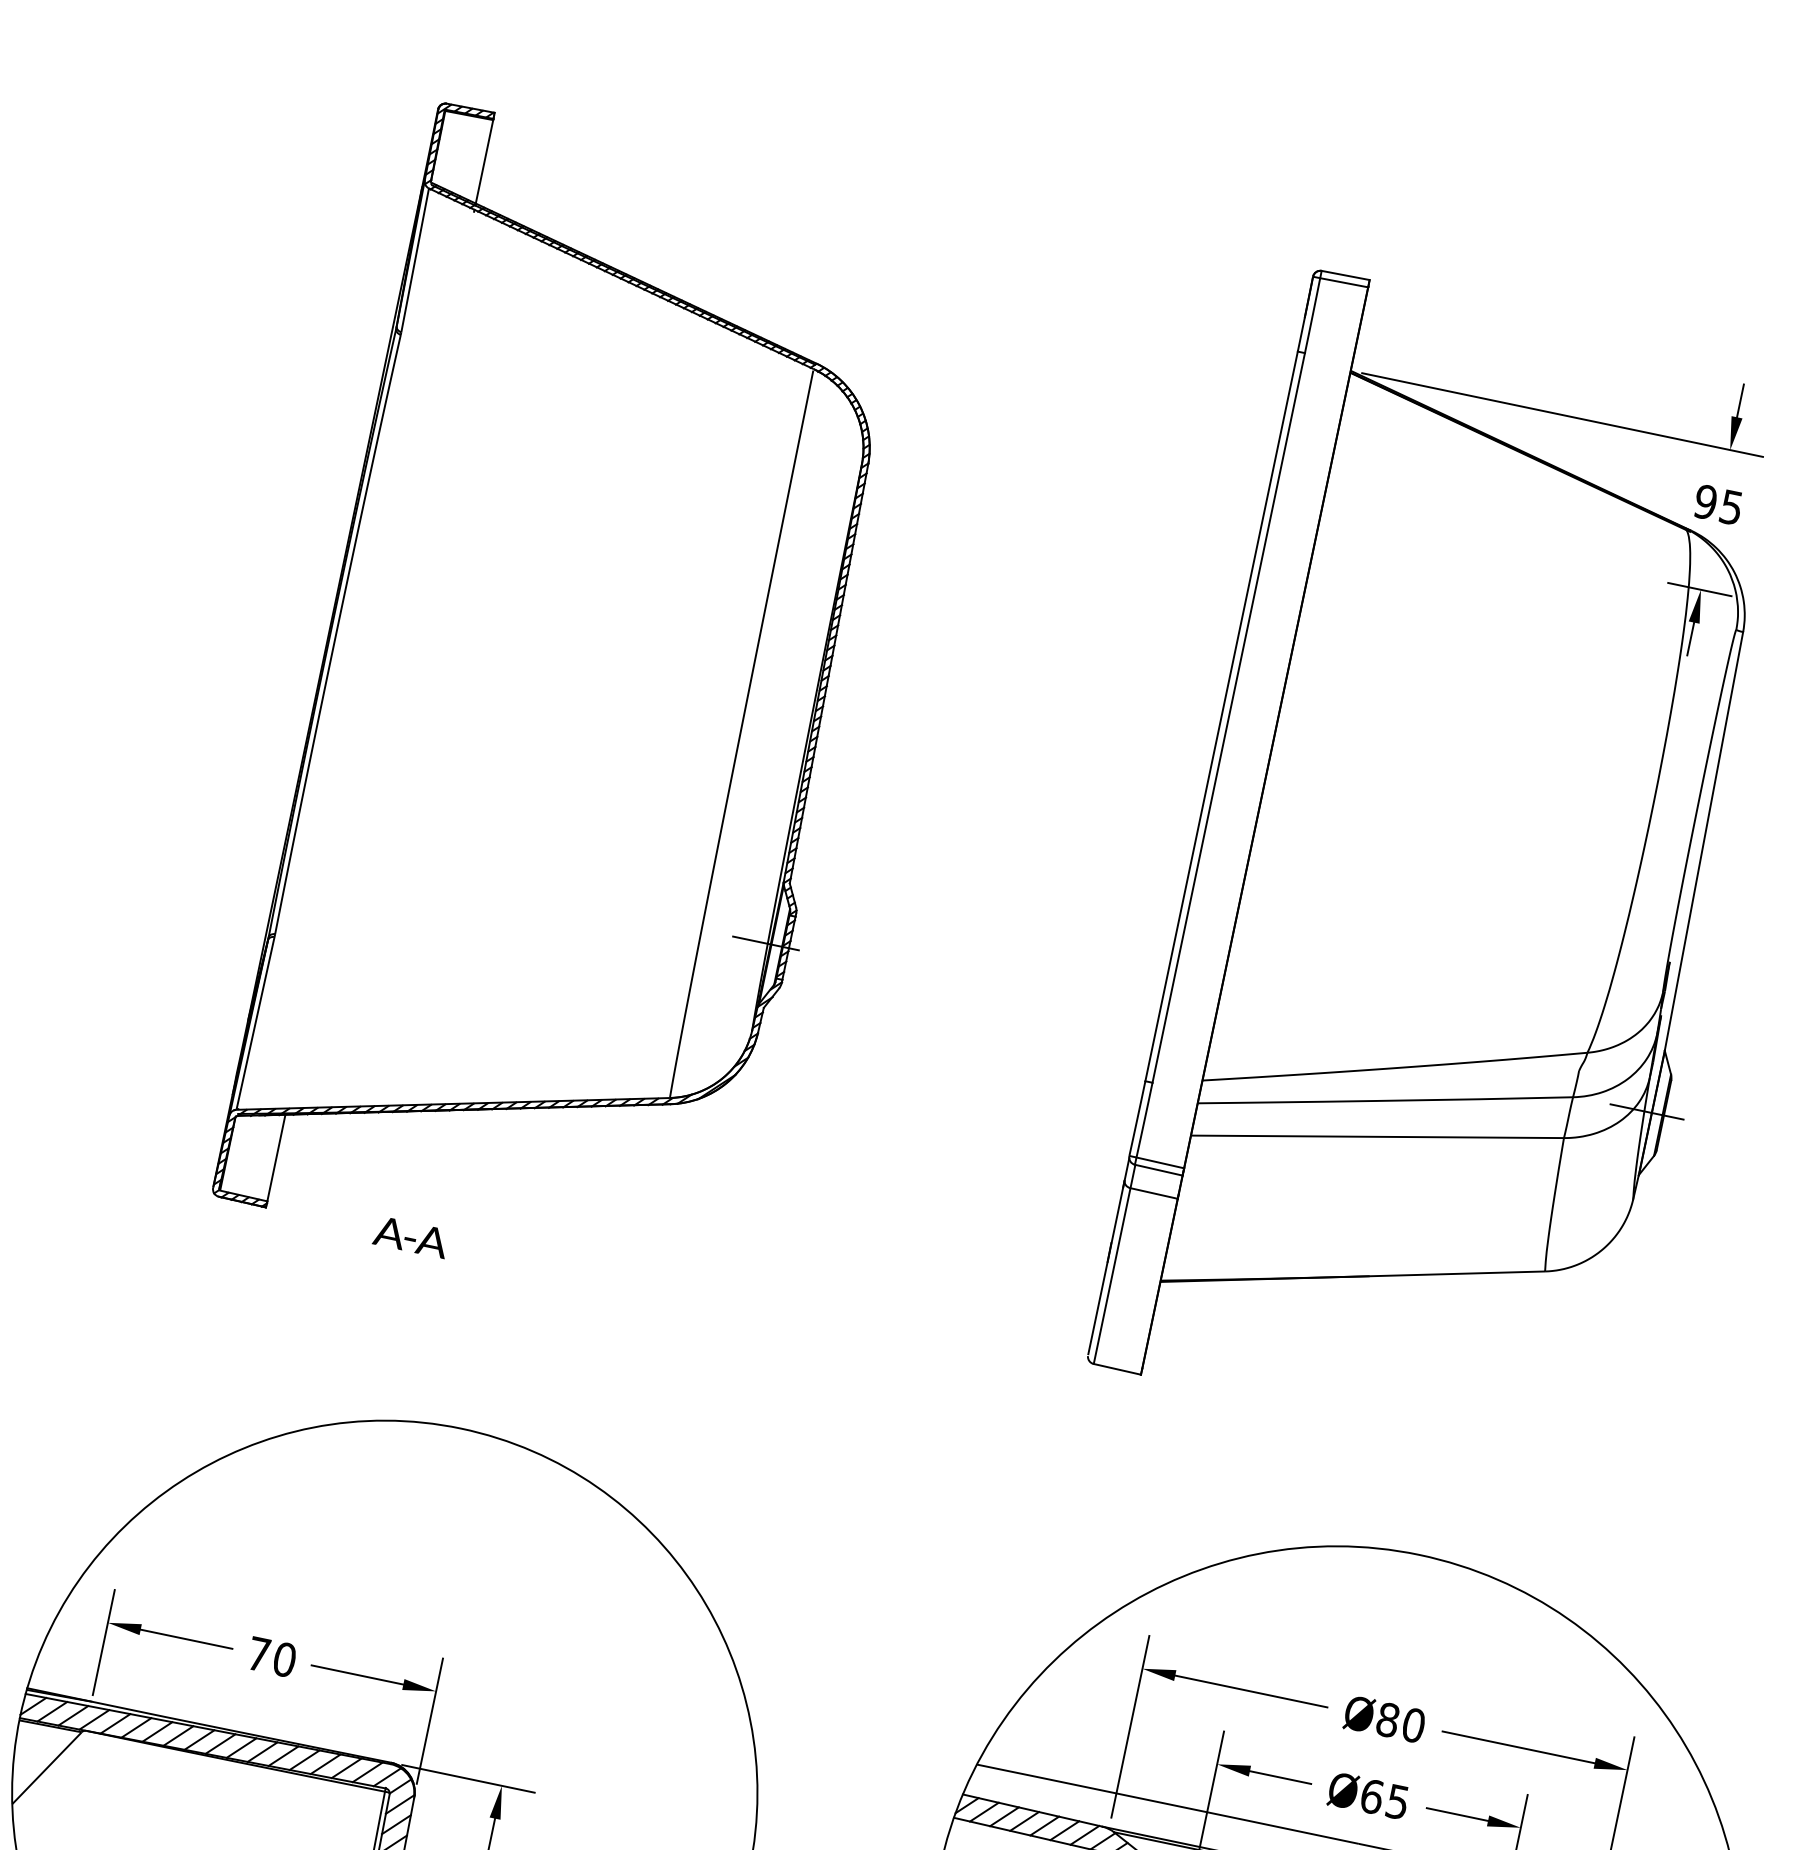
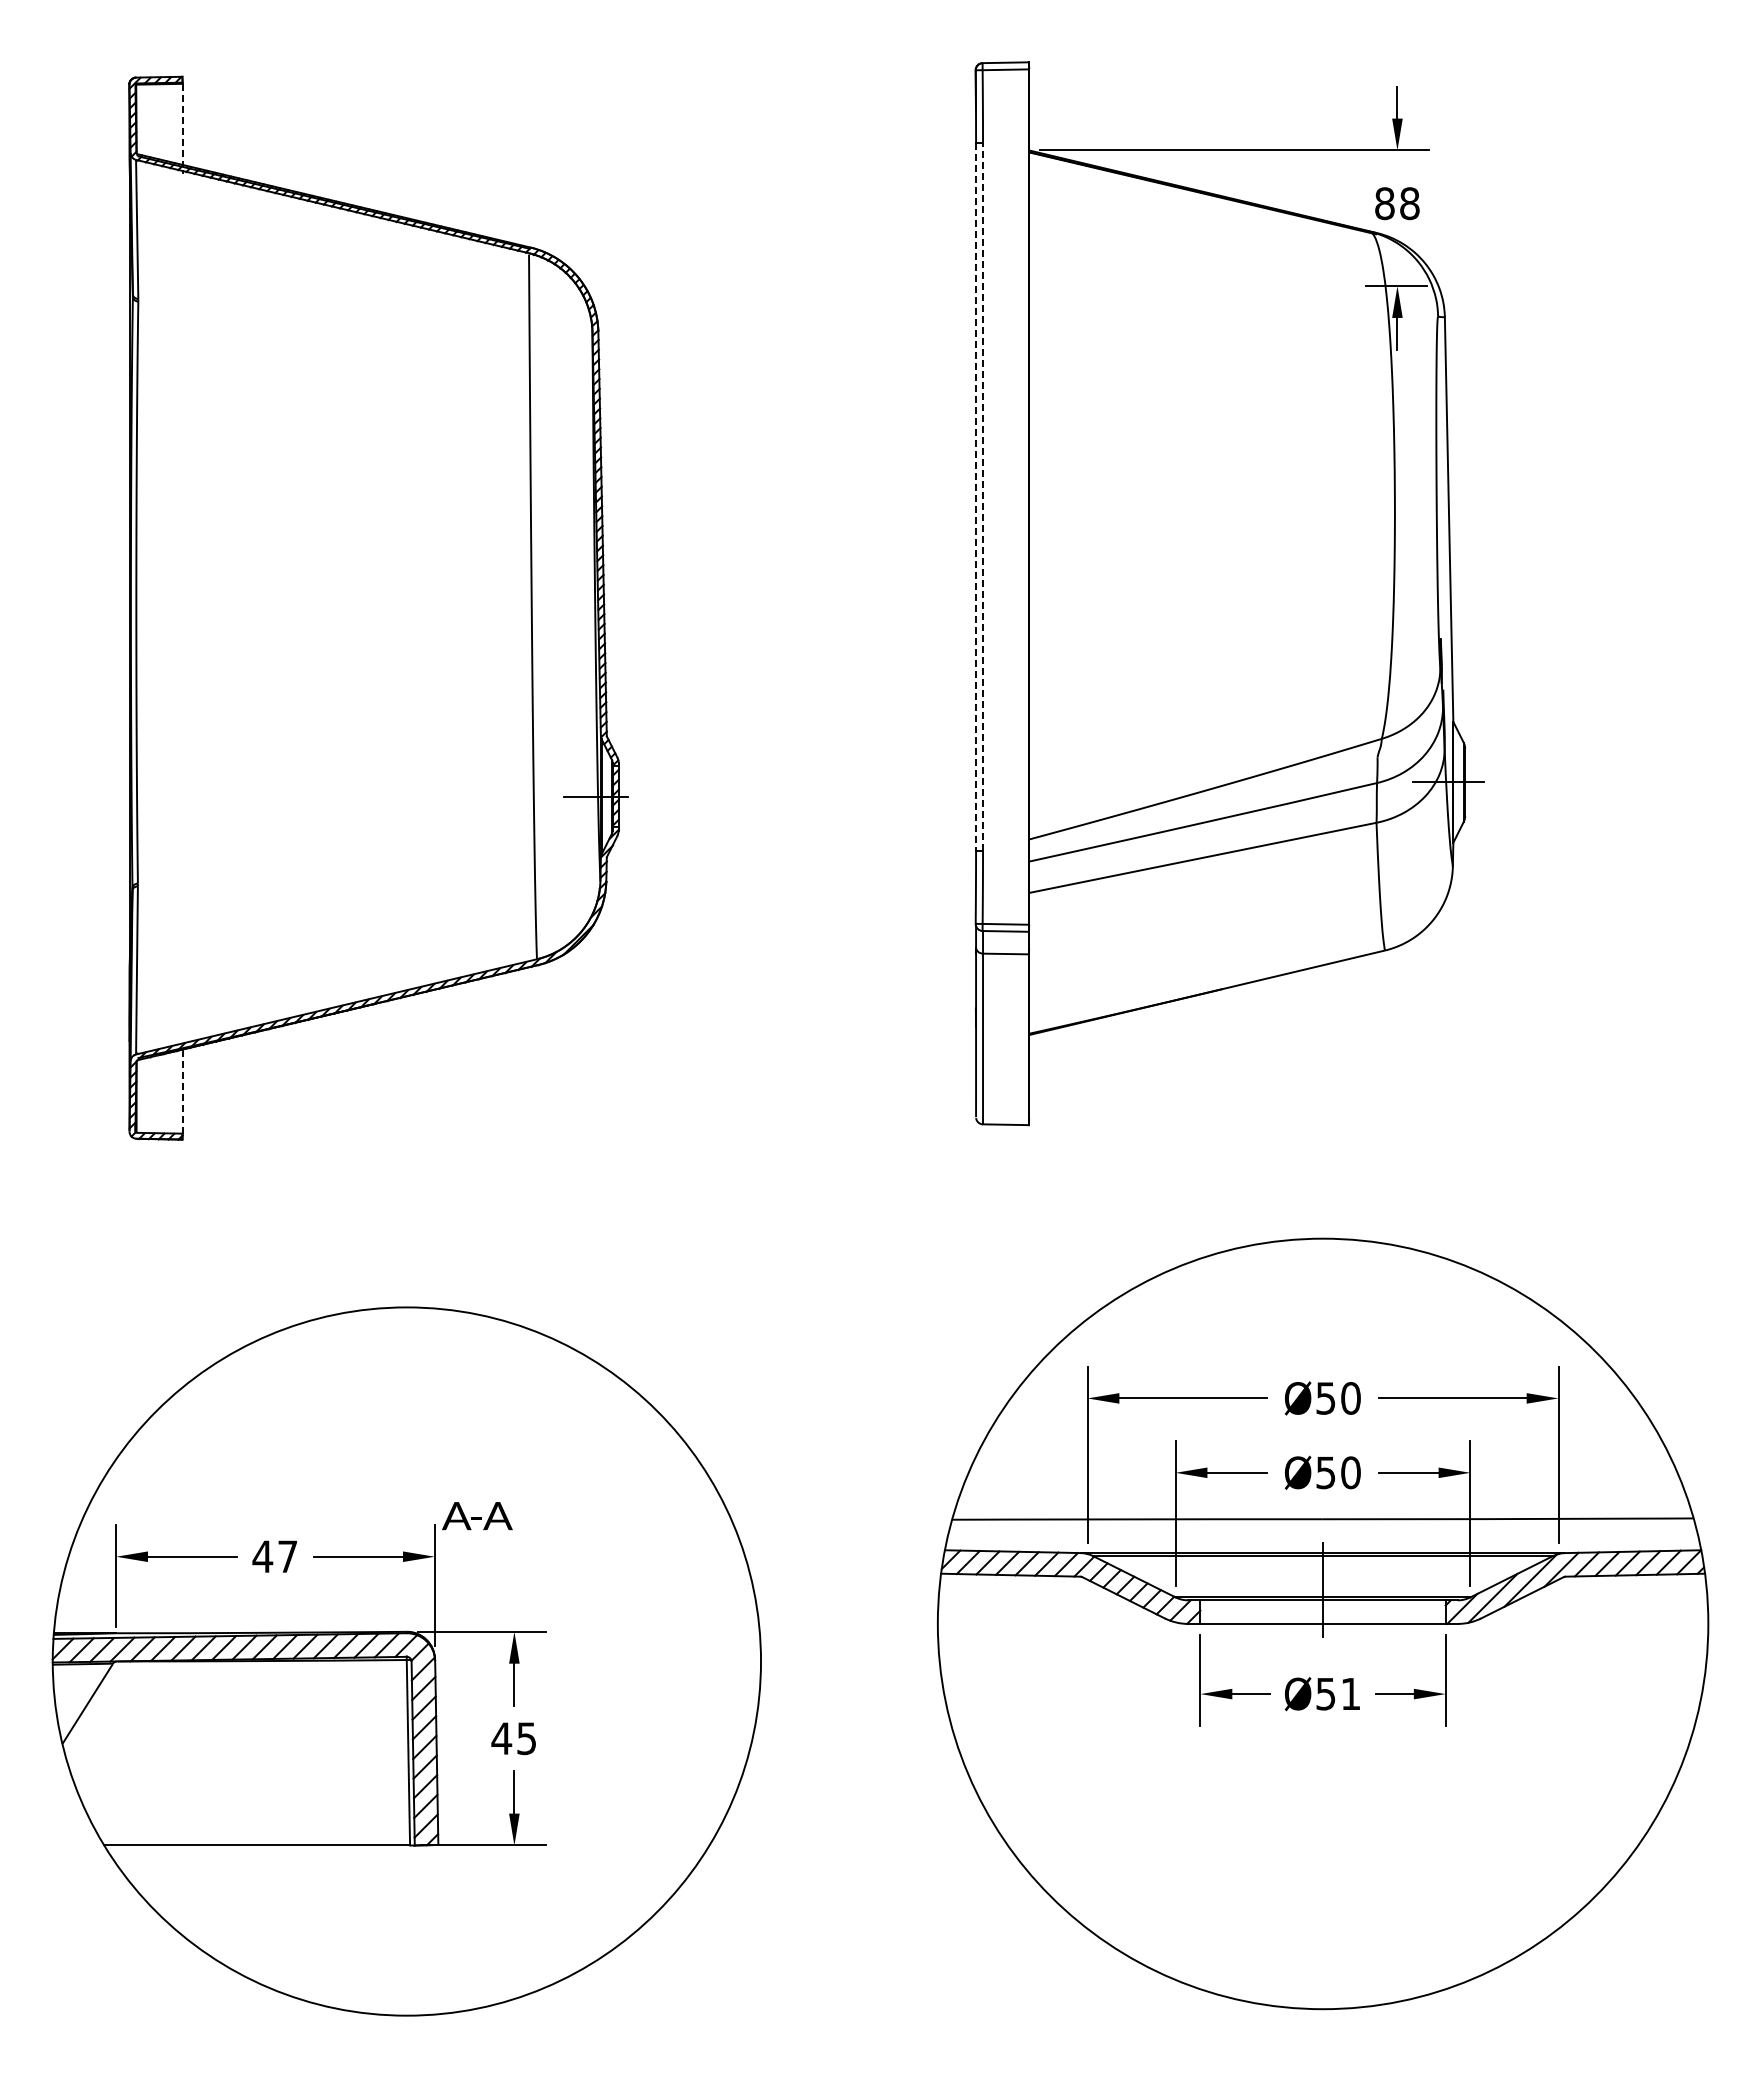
line: (484, 162) -> (182, 125), solid -> dashed
text: (1718, 504) -> (1397, 203), 95 -> 88
line: (1221, 716) -> (976, 497), solid -> dashed
line: (1229, 717) -> (983, 496), solid -> dashed
line: (276, 1156) -> (182, 1090), solid -> dashed
text: (411, 1237) -> (477, 1516), moved
text: (271, 1656) -> (274, 1556), 70 -> 47
text: (1387, 1720) -> (1325, 1398), Ø80 -> Ø50
text: (1385, 1799) -> (1338, 1472), Ø65 -> Ø50

